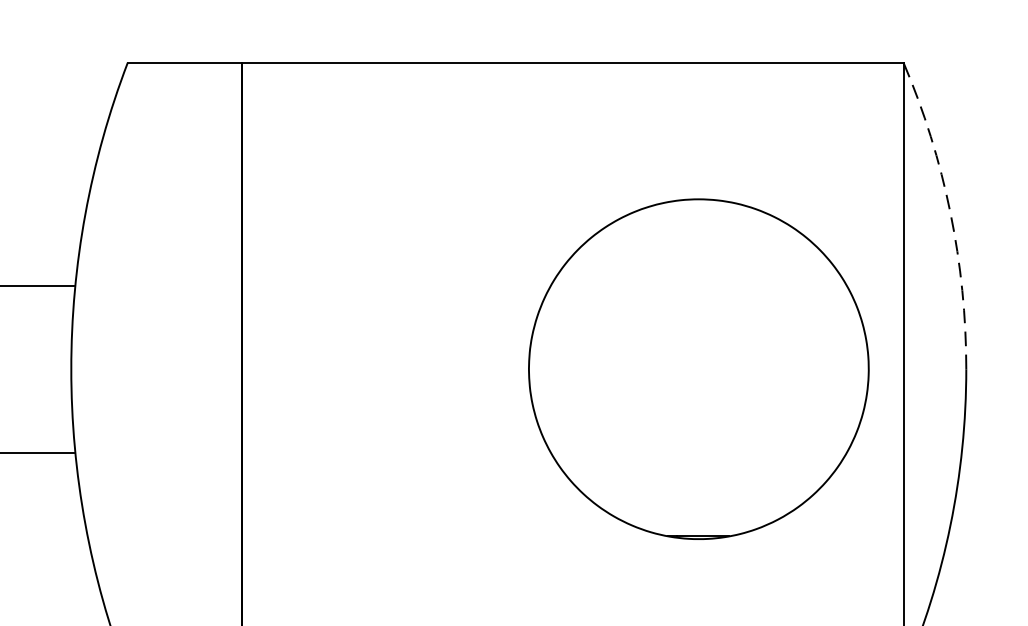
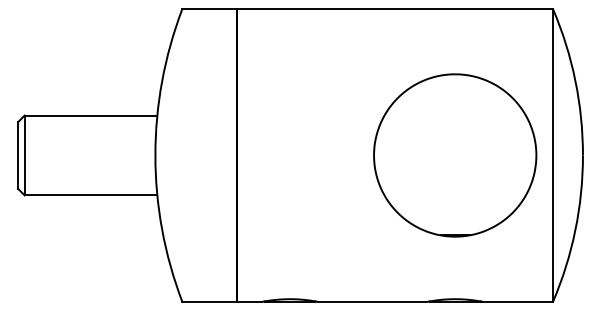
arc: (950, 212) -> (575, 80), dashed -> solid

